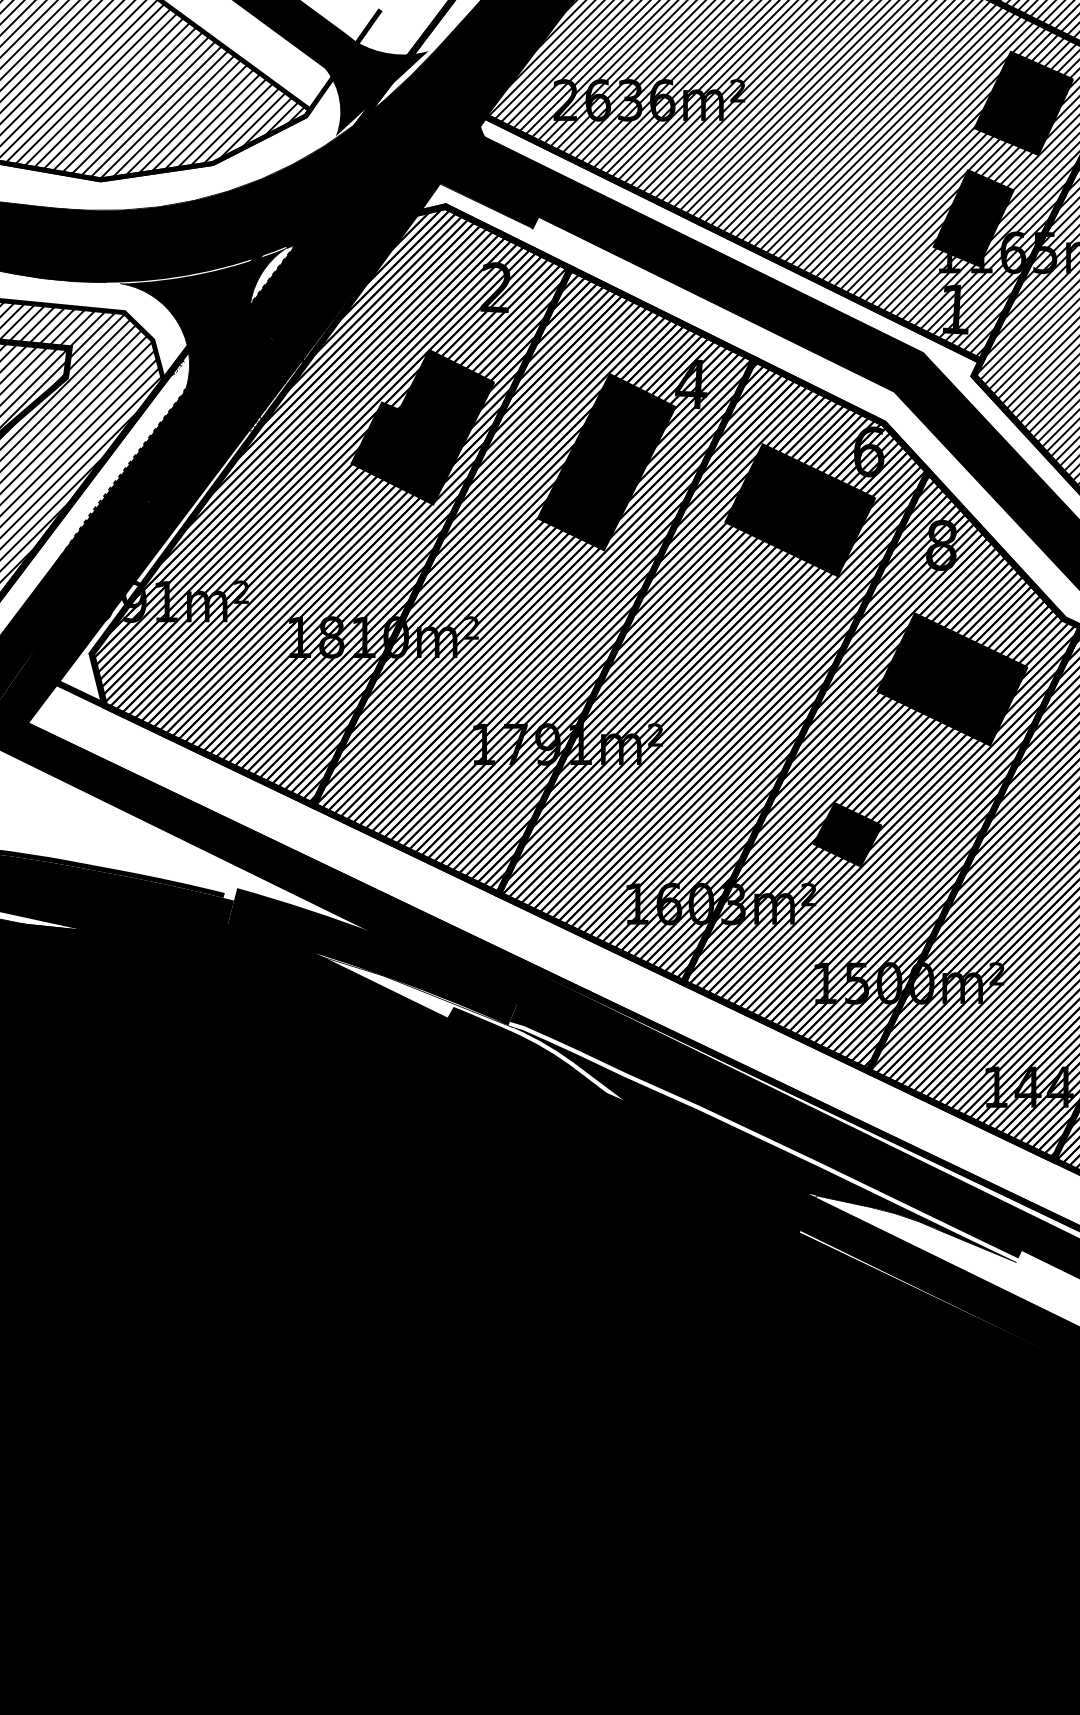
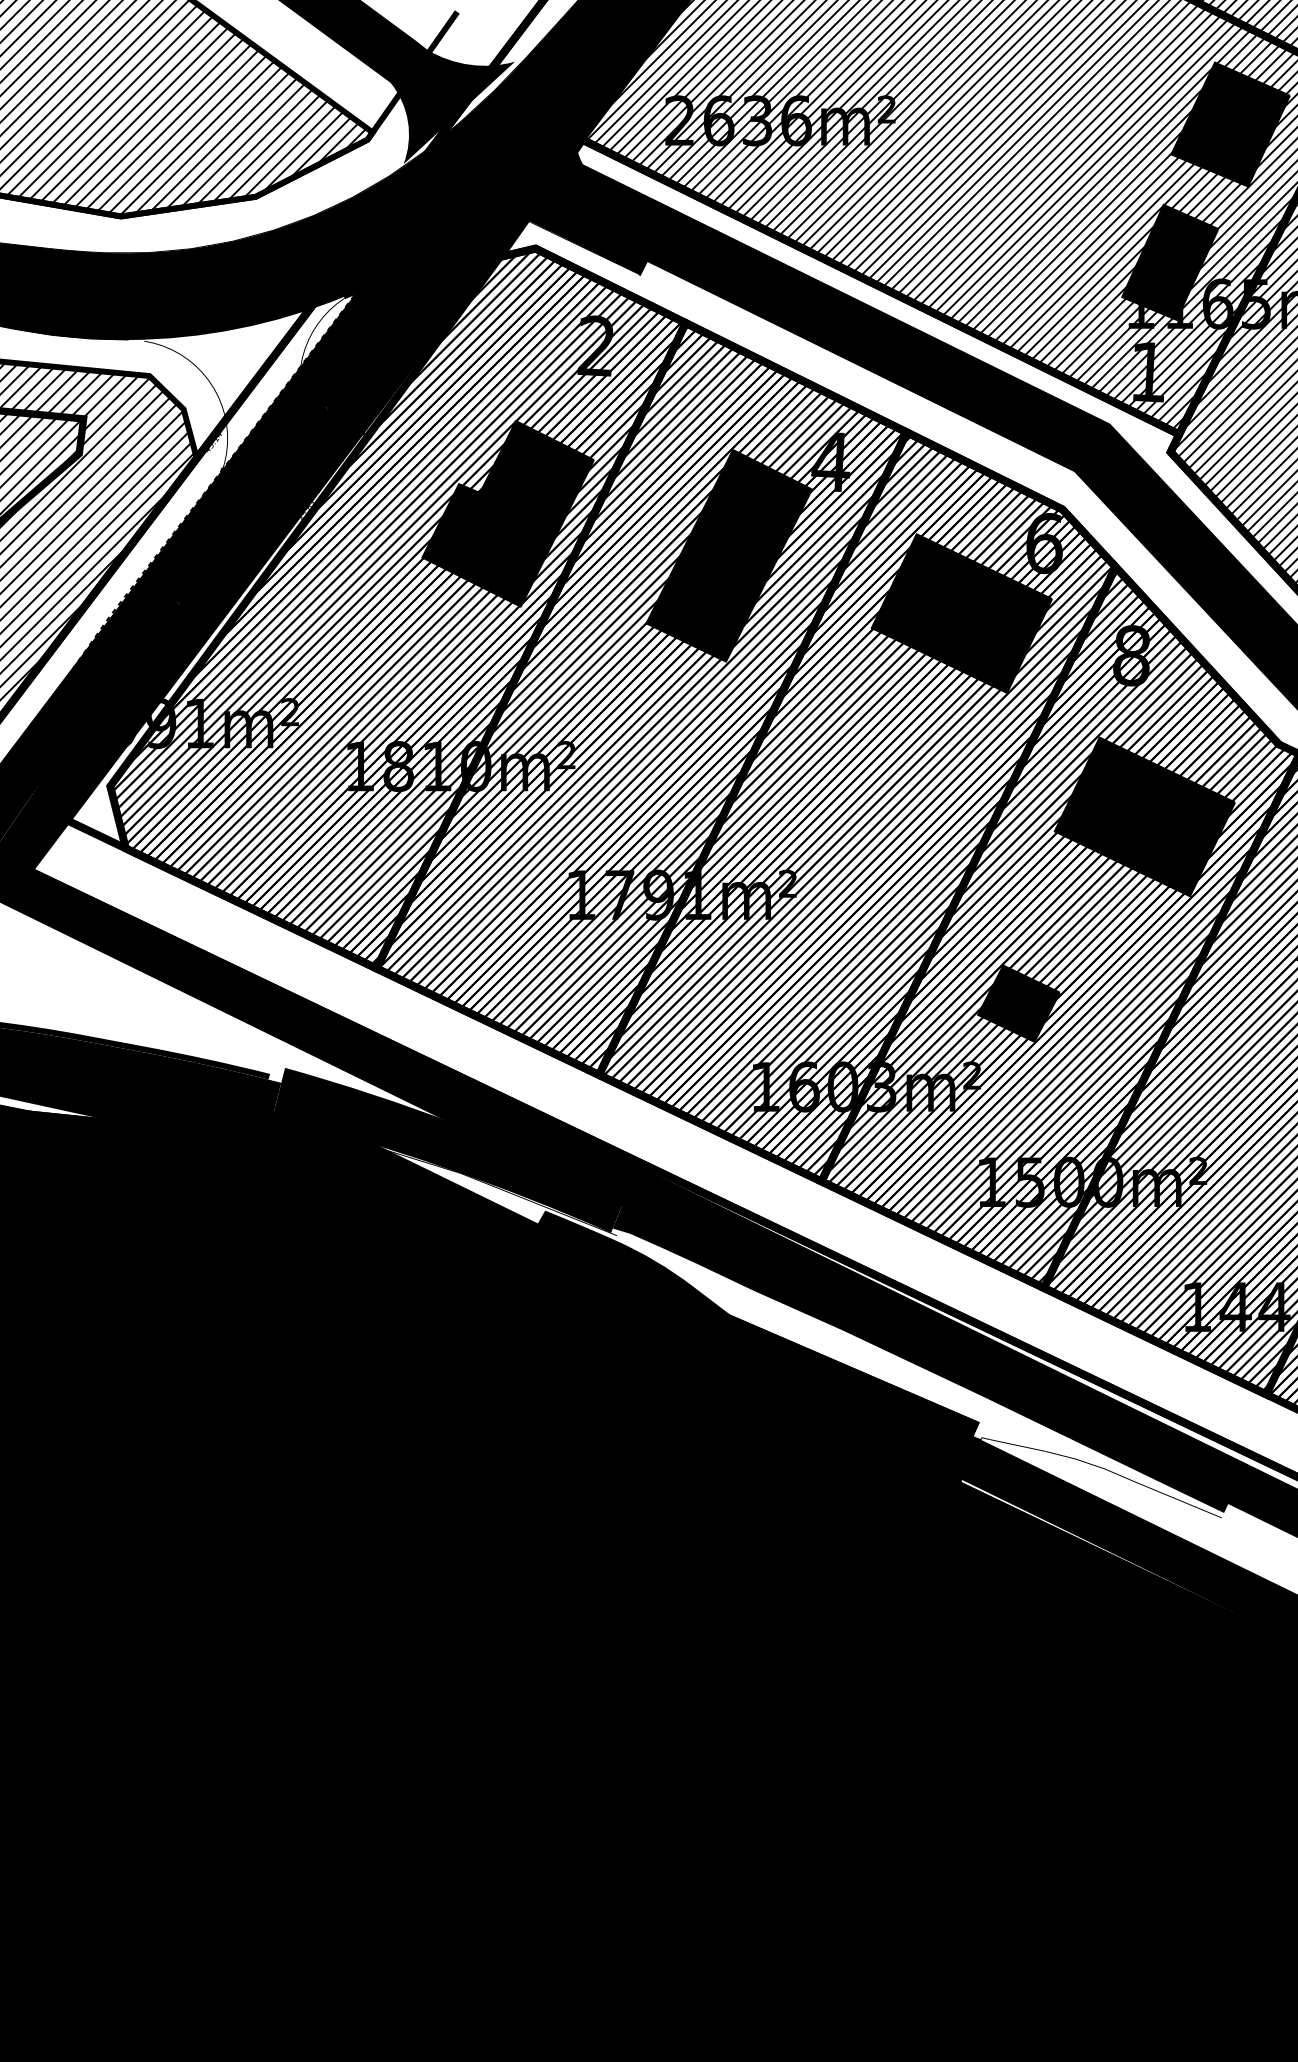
fill: (203, 331) -> (244, 398), removed
fill: (762, 1144) -> (916, 1375), removed

